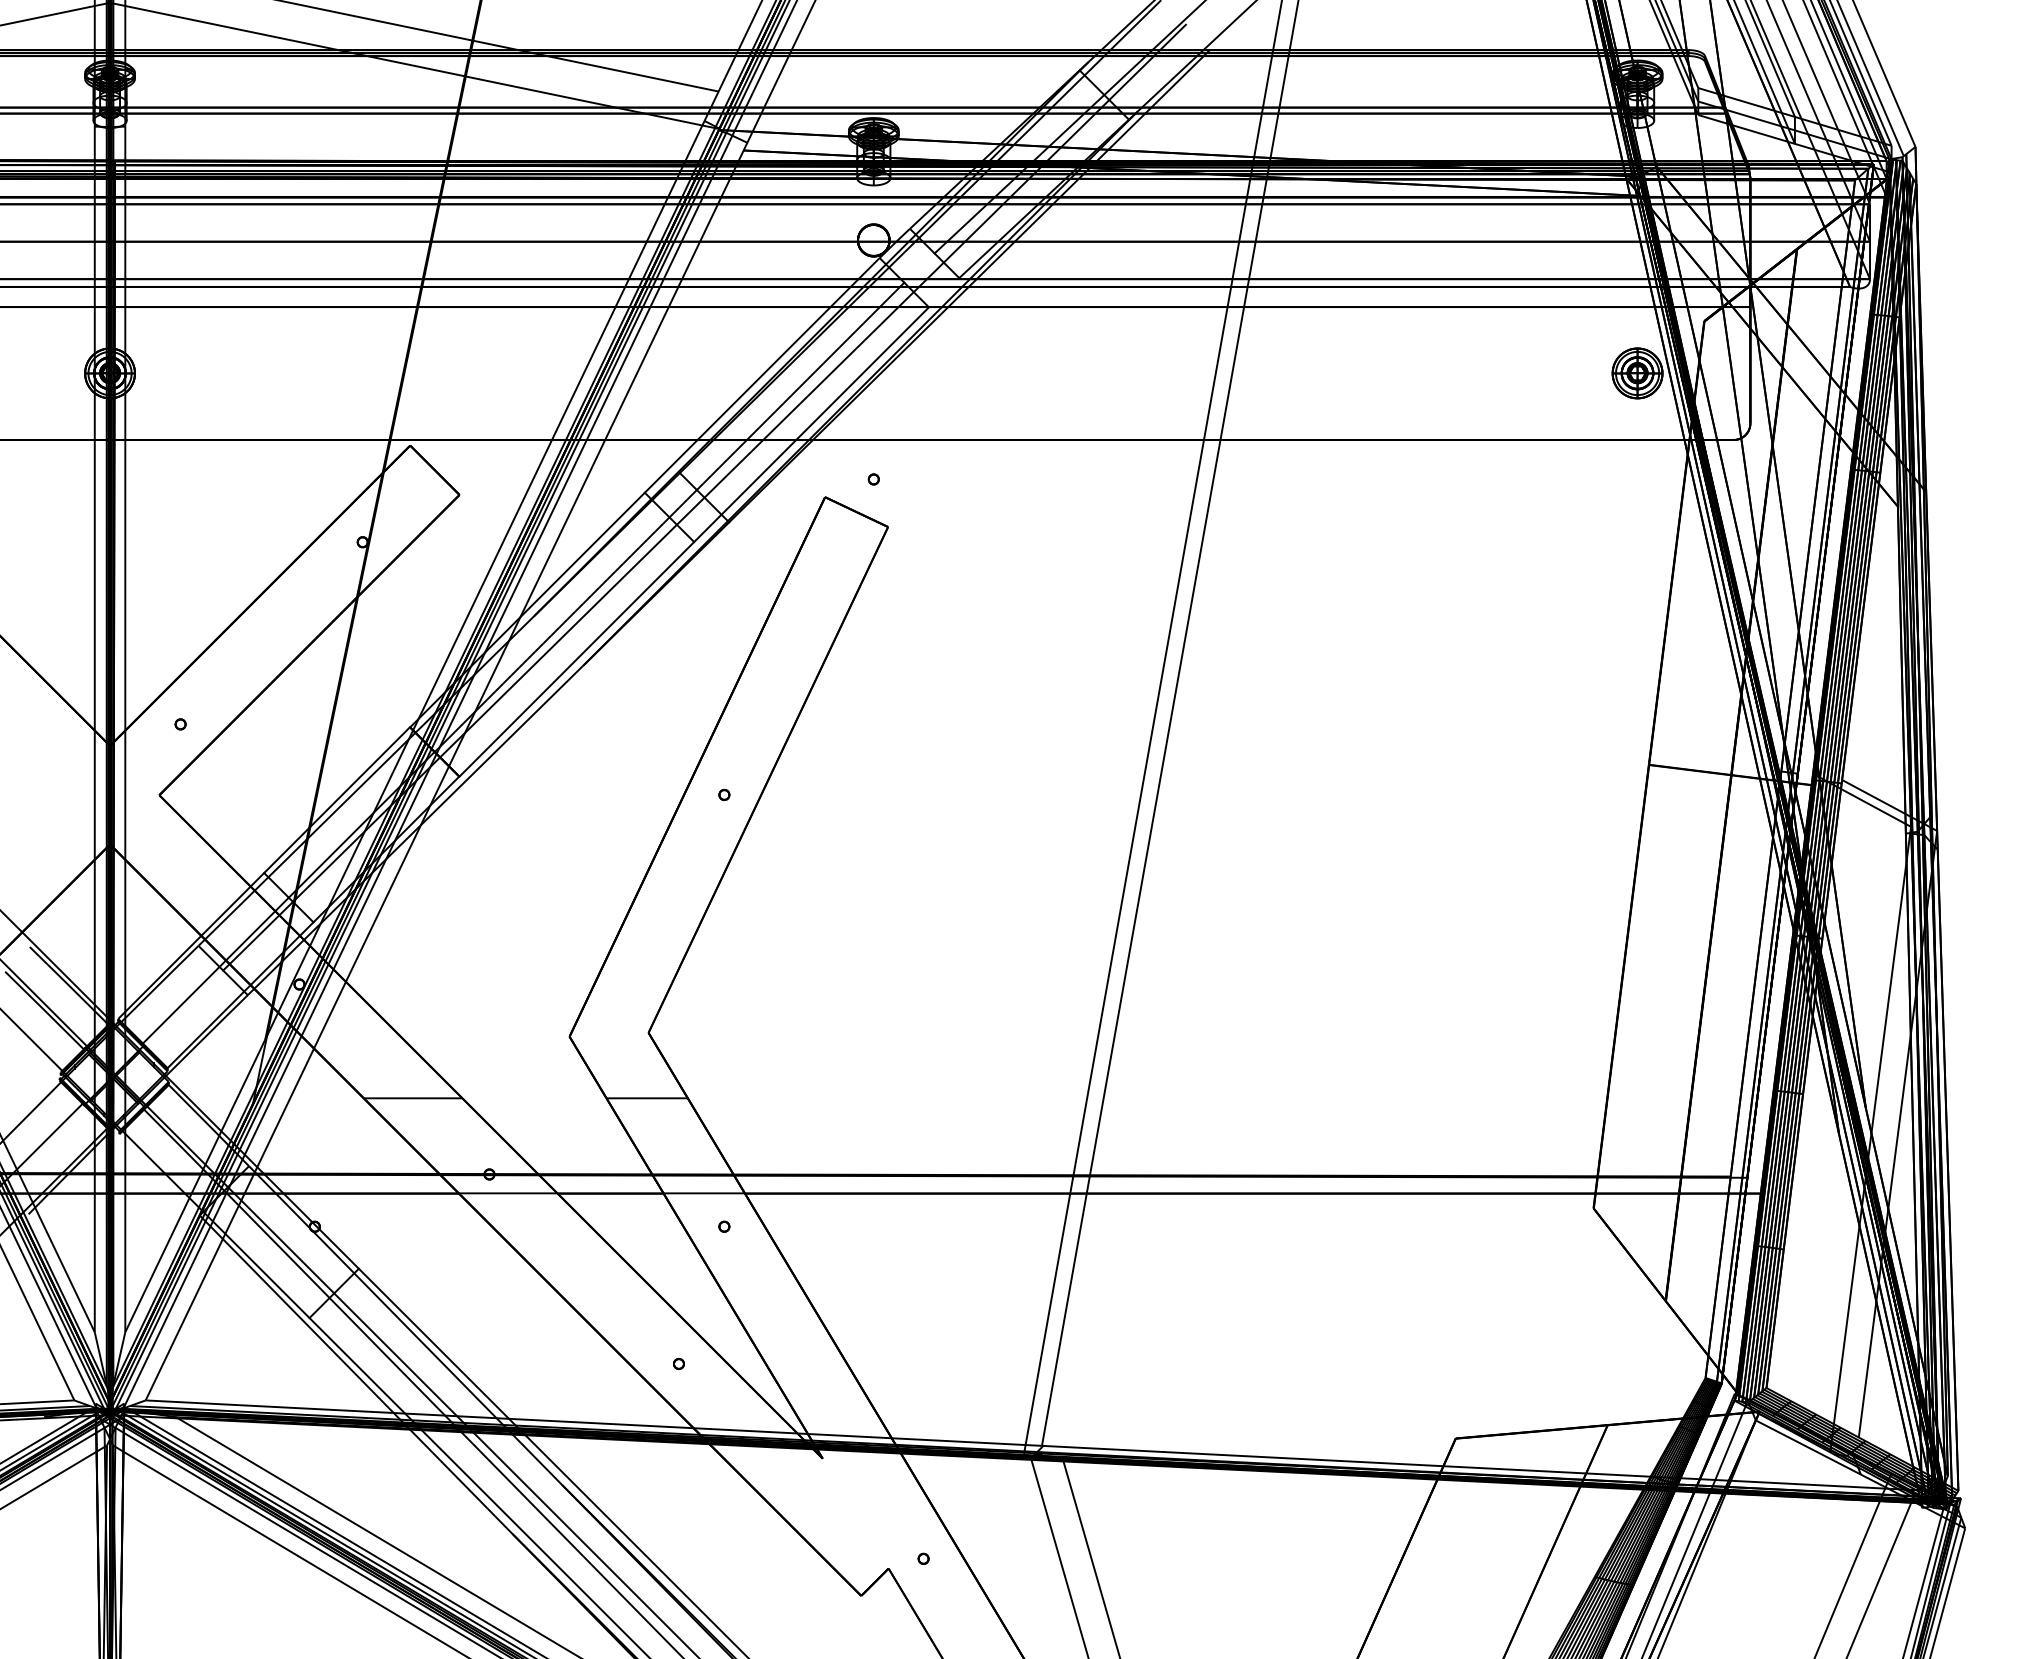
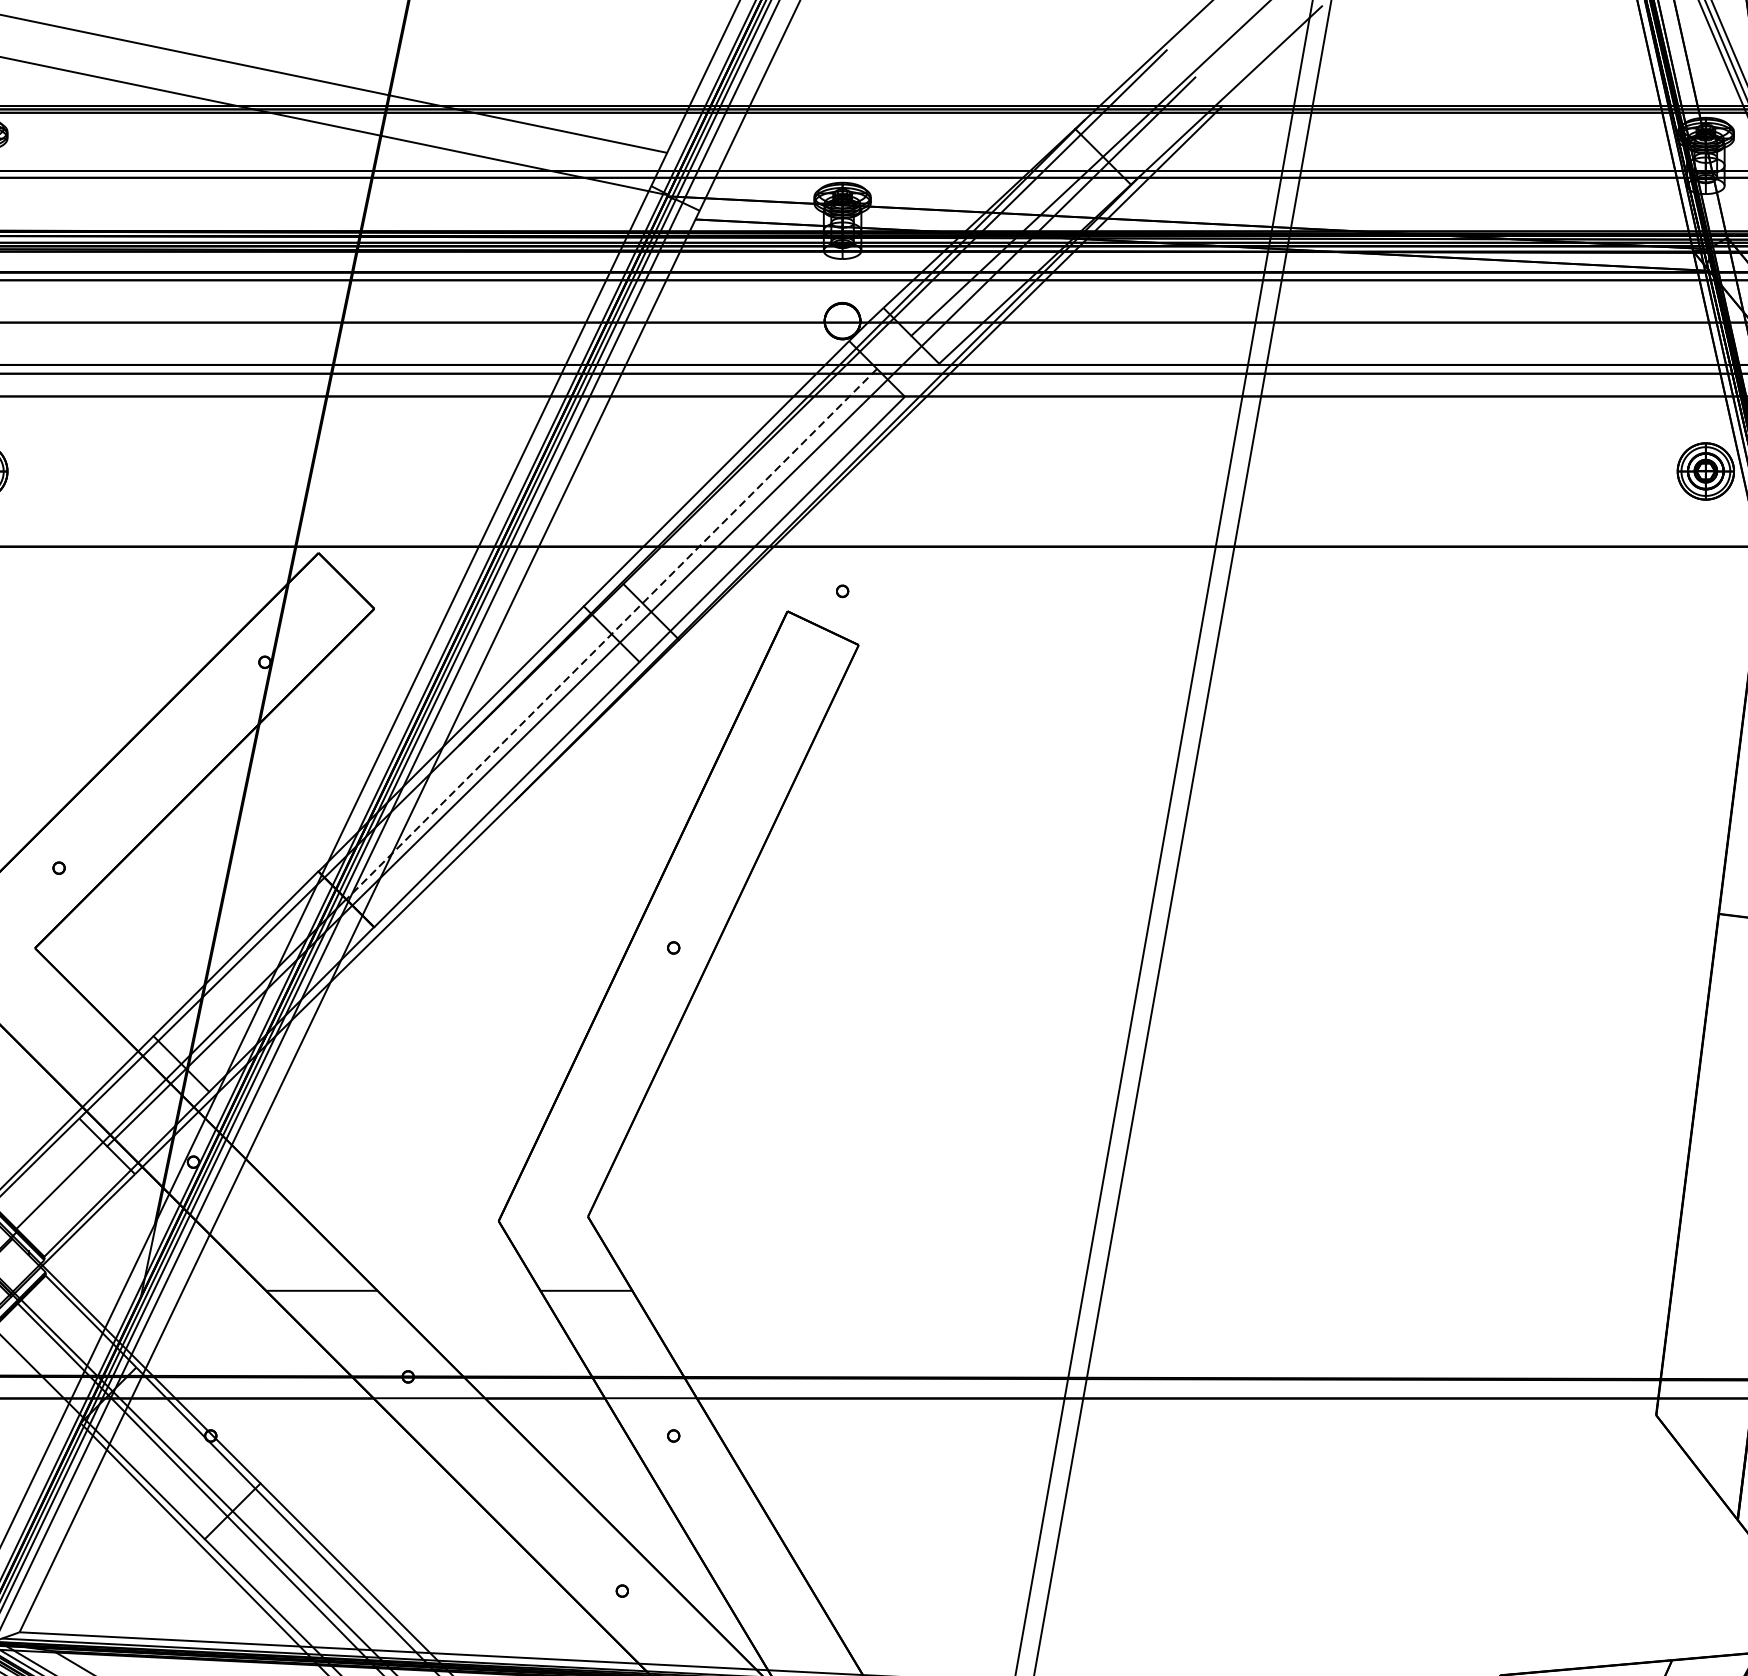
line: (669, 517) -> (611, 634), solid -> dashed

